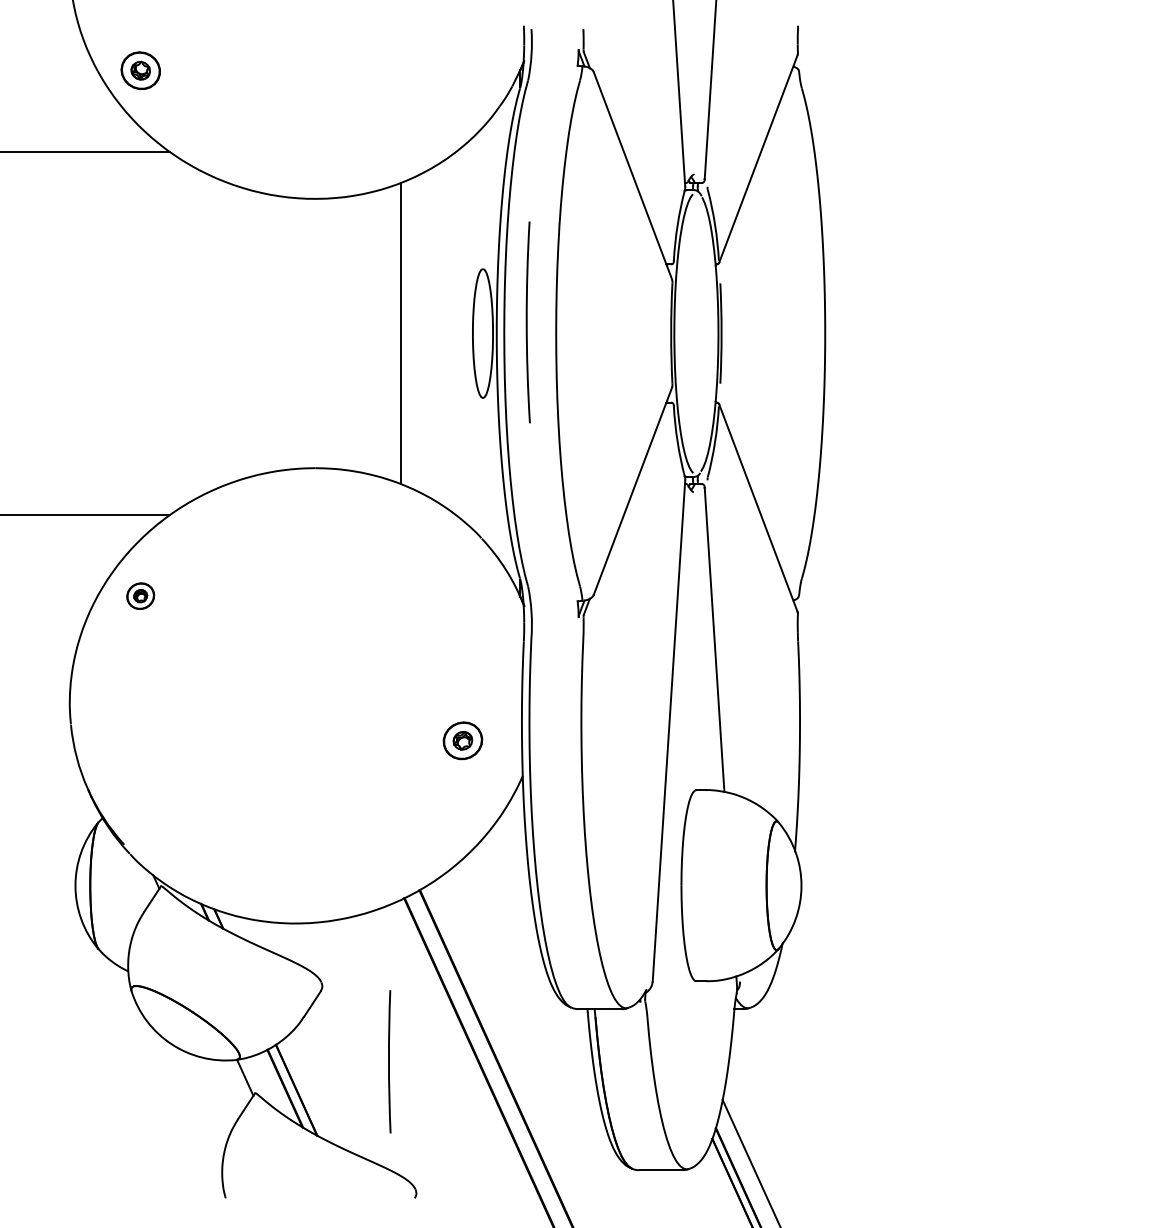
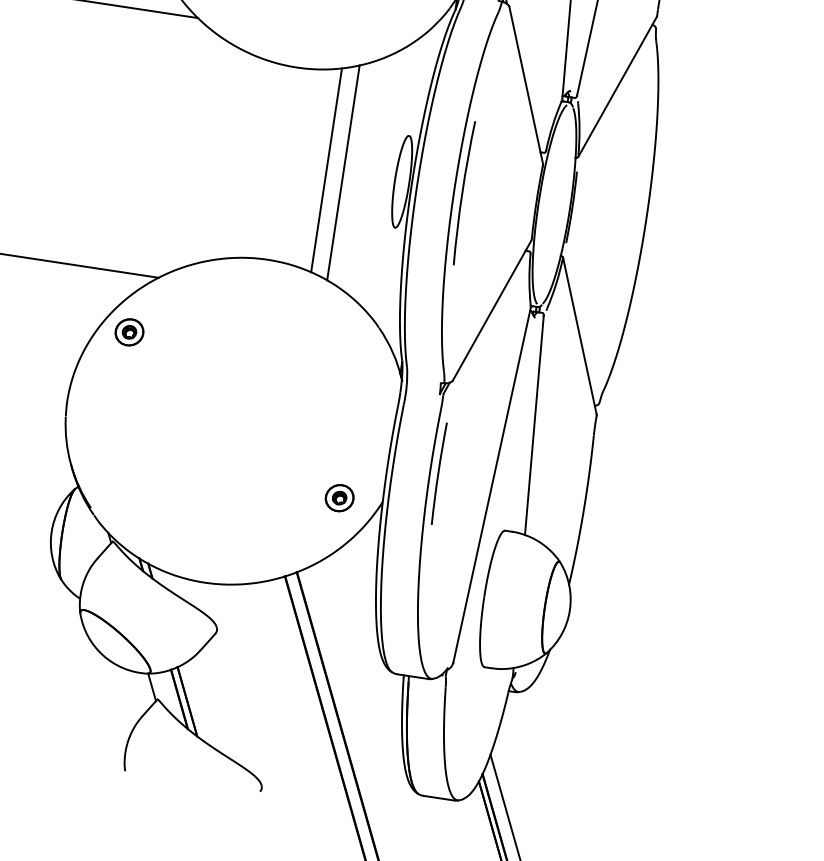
arc: (527, 322) -> (462, 193), moved
line: (377, 333) -> (326, 170), added
part: (140, 595) -> (129, 331), size x1.43
part: (462, 740) -> (339, 497), moved
arc: (389, 1061) -> (438, 473), moved

